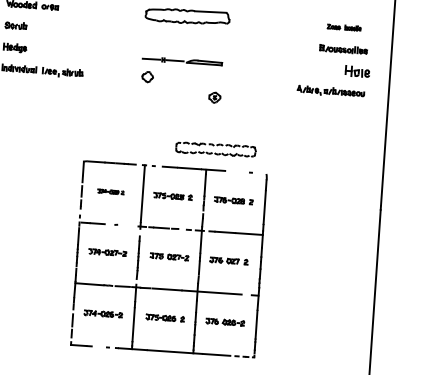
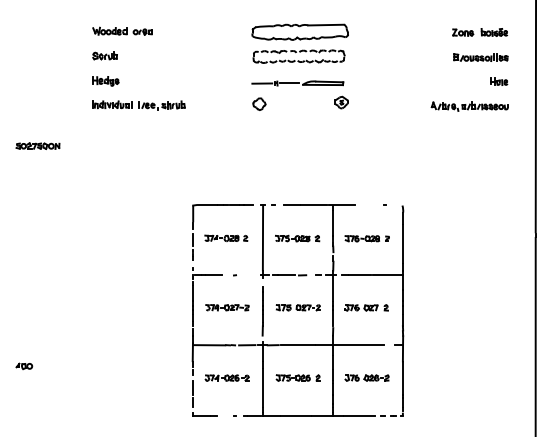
part: (343, 27) -> (479, 32), size x1.43
part: (358, 71) -> (499, 81), size x0.62
part: (214, 97) -> (341, 102), moved
part: (215, 149) -> (298, 56), moved
part: (111, 191) -> (226, 237), size x1.43

